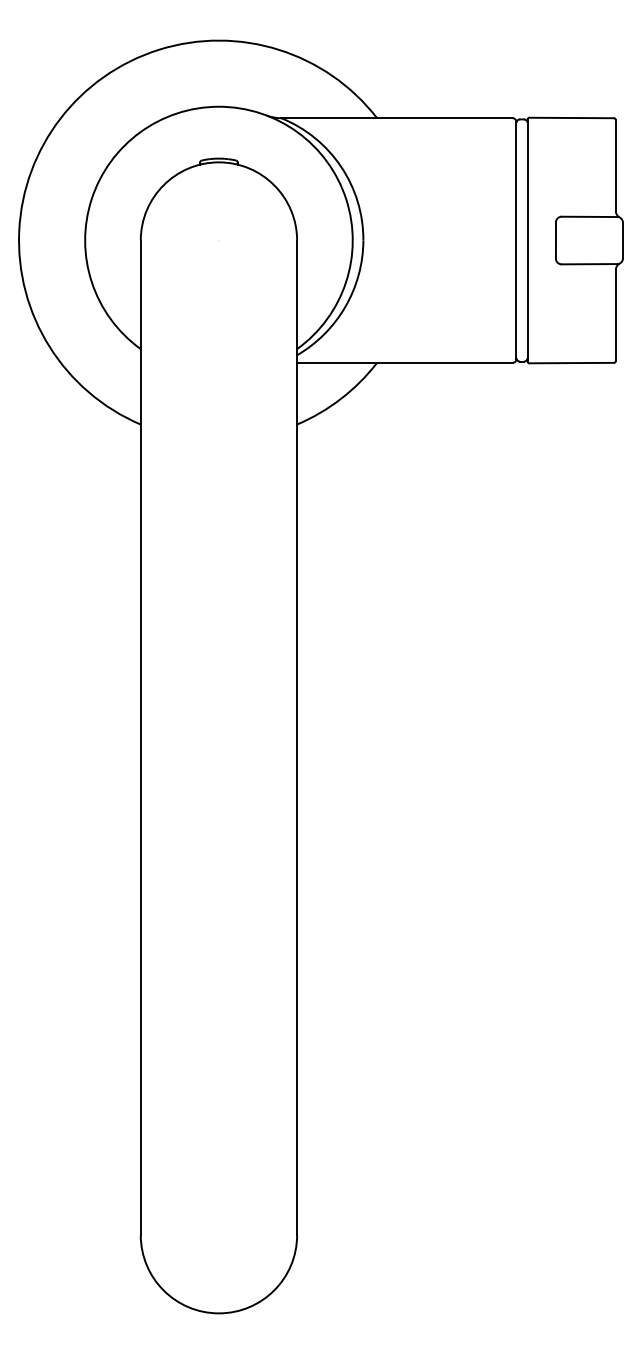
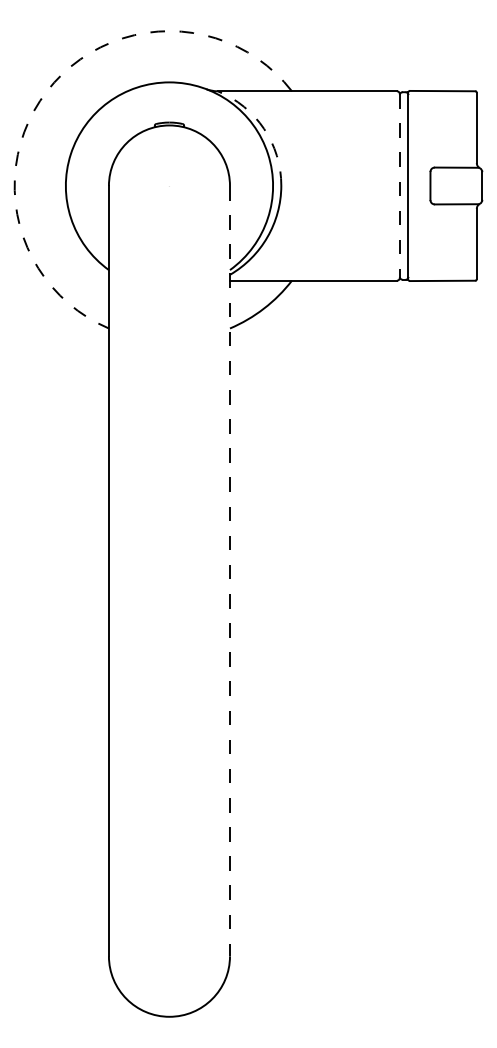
arc: (60, 118) -> (46, 91), solid -> dashed
arc: (341, 166) -> (264, 128), solid -> dashed
line: (516, 240) -> (399, 185), solid -> dashed
line: (297, 738) -> (230, 571), solid -> dashed

